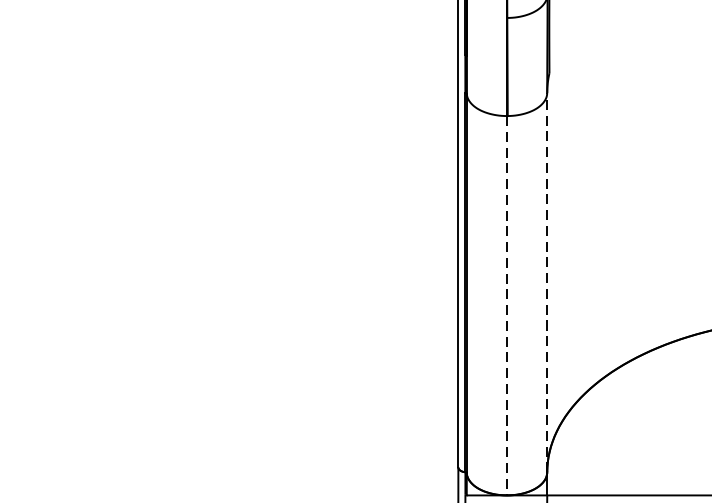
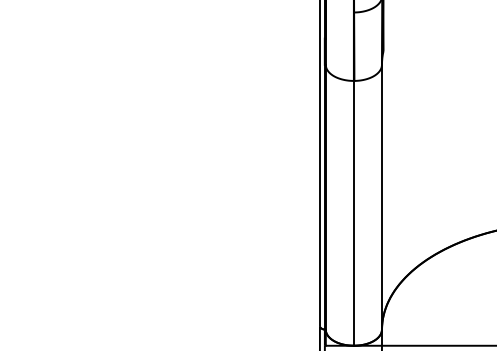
line: (546, 281) -> (381, 196), dashed -> solid
line: (506, 305) -> (353, 213), dashed -> solid

